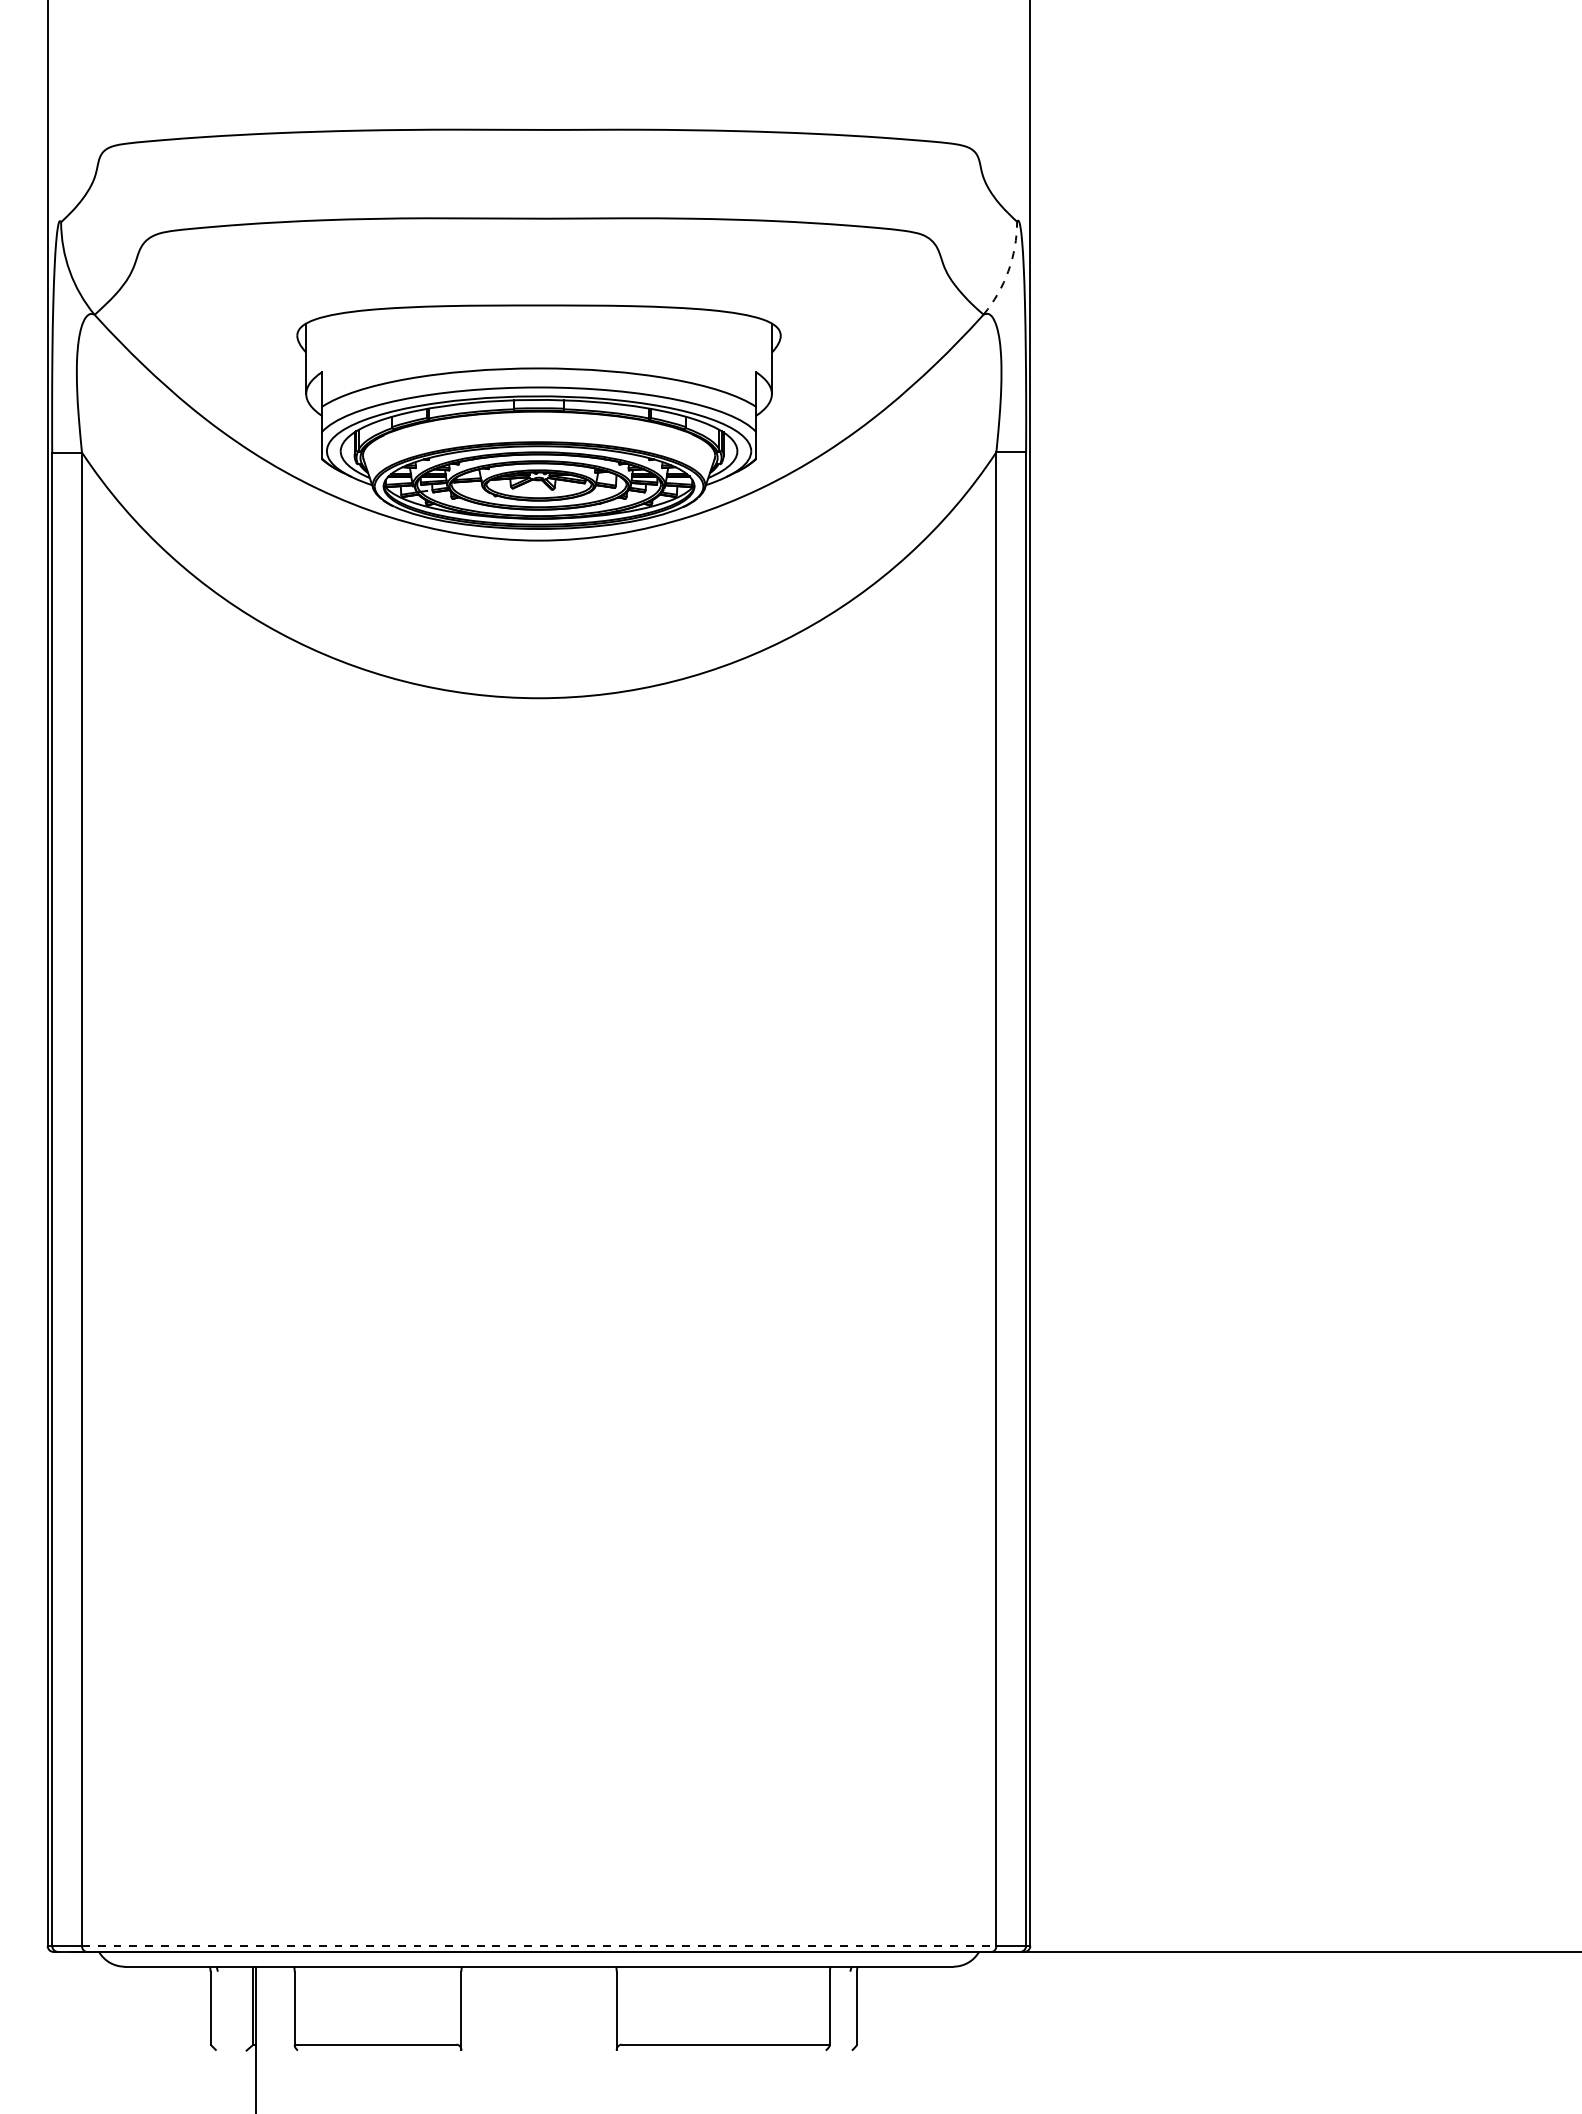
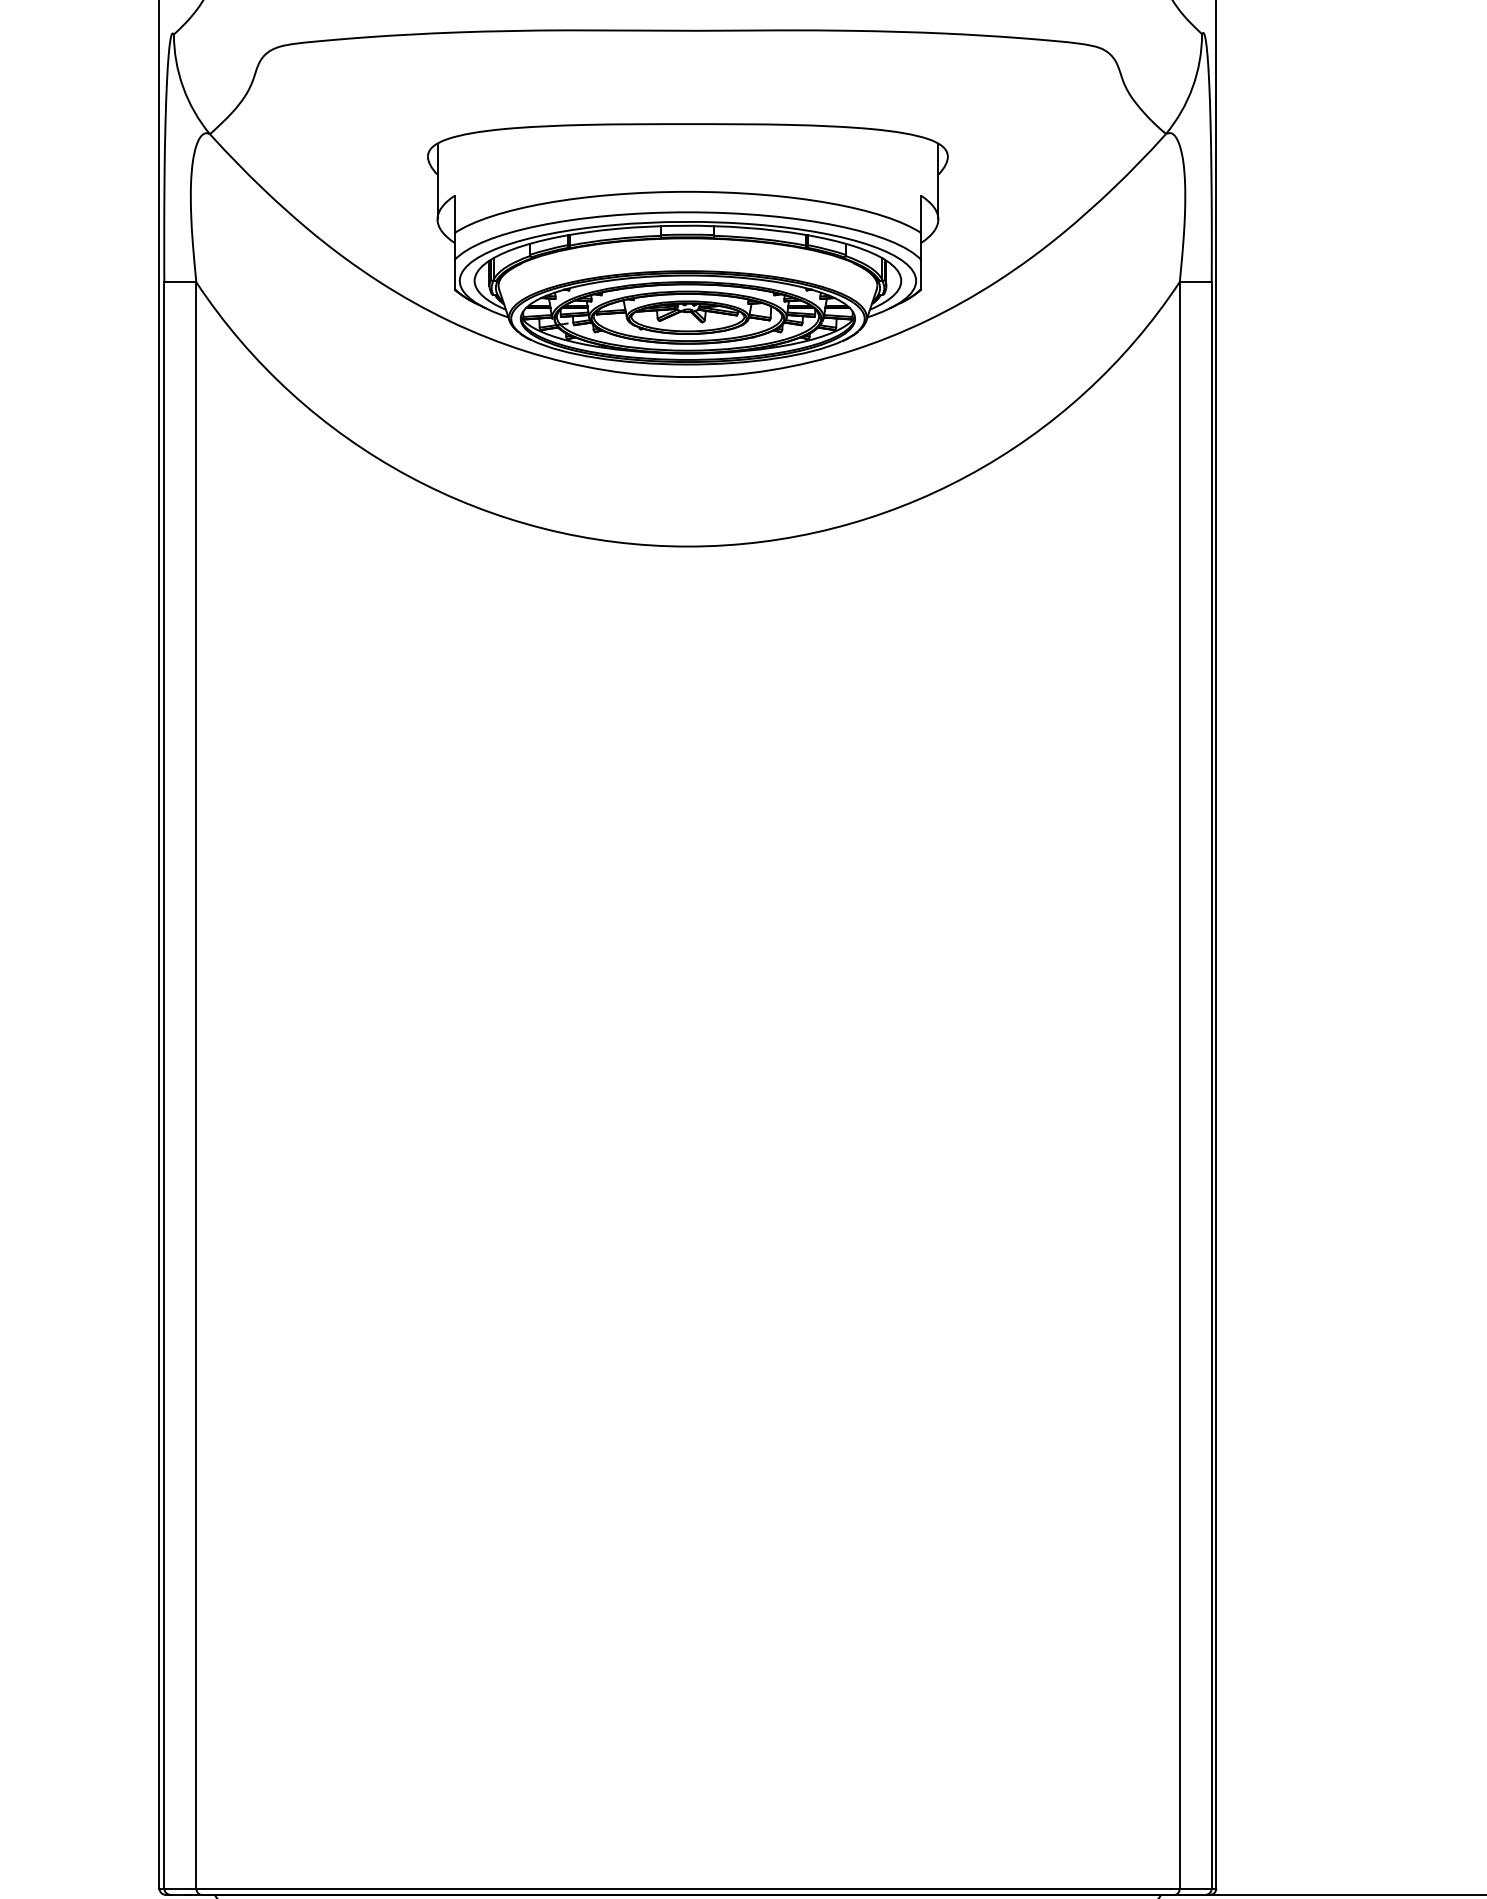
arc: (1008, 271) -> (1192, 87), dashed -> solid
line: (539, 1946) -> (688, 1889), dashed -> solid

